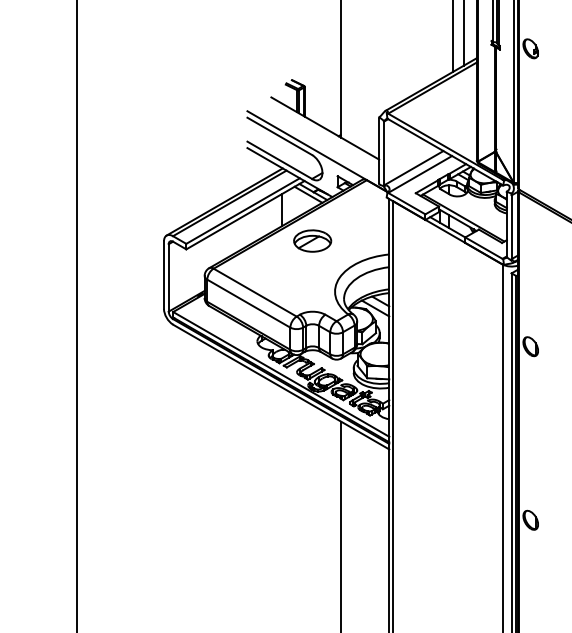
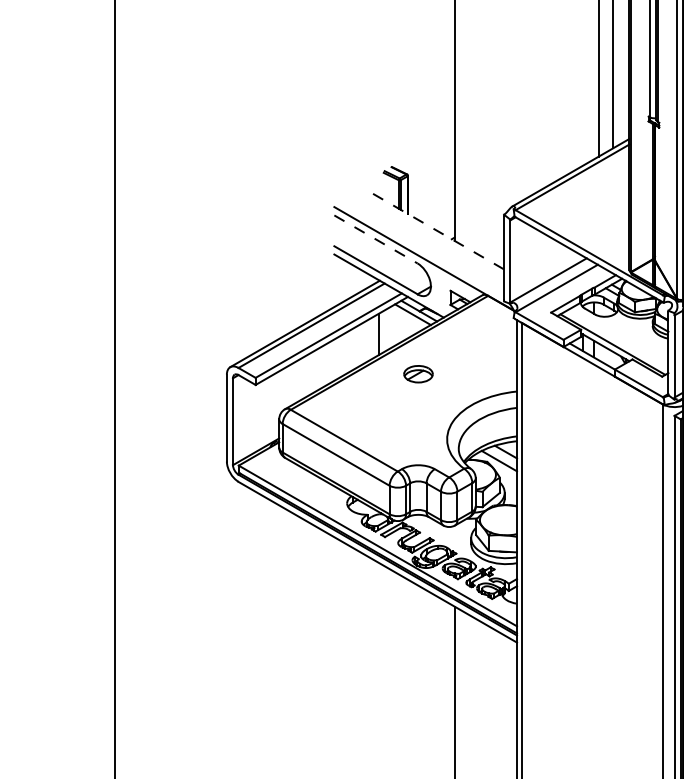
line: (324, 128) -> (433, 229), solid -> dashed
line: (280, 136) -> (376, 239), solid -> dashed
part: (312, 240) -> (418, 373), size x0.6

